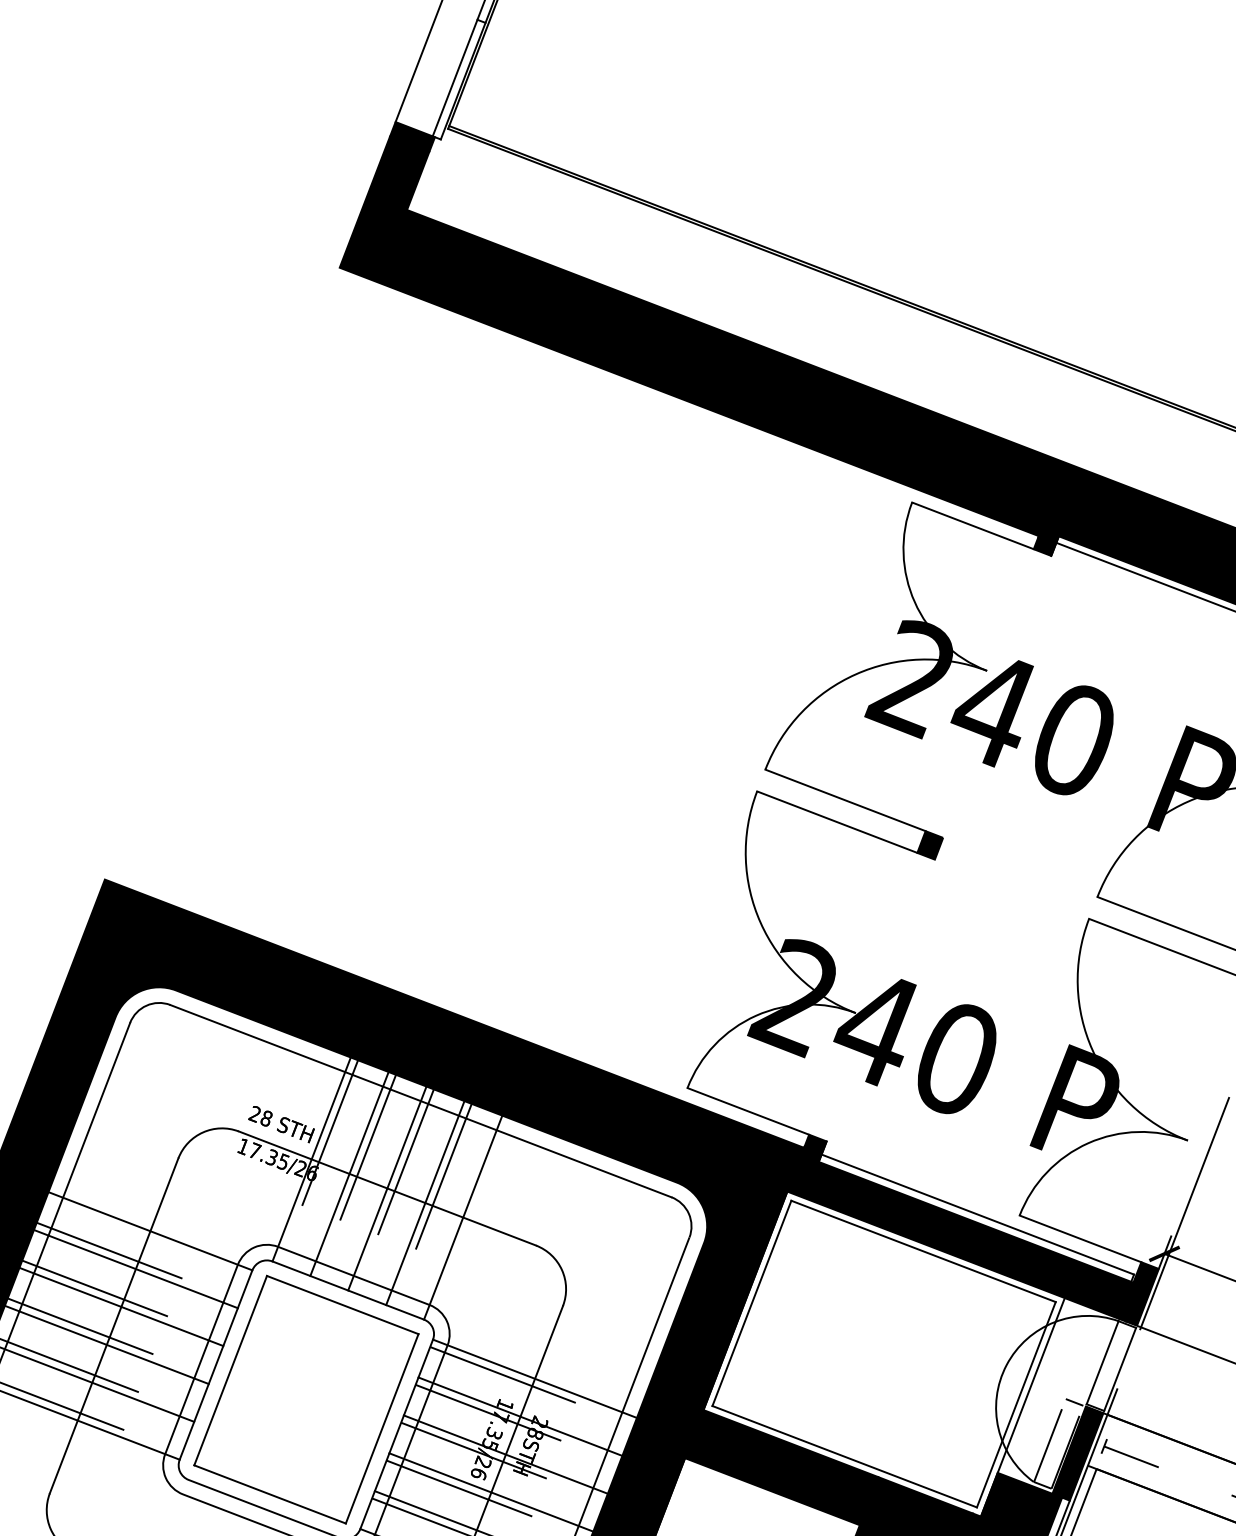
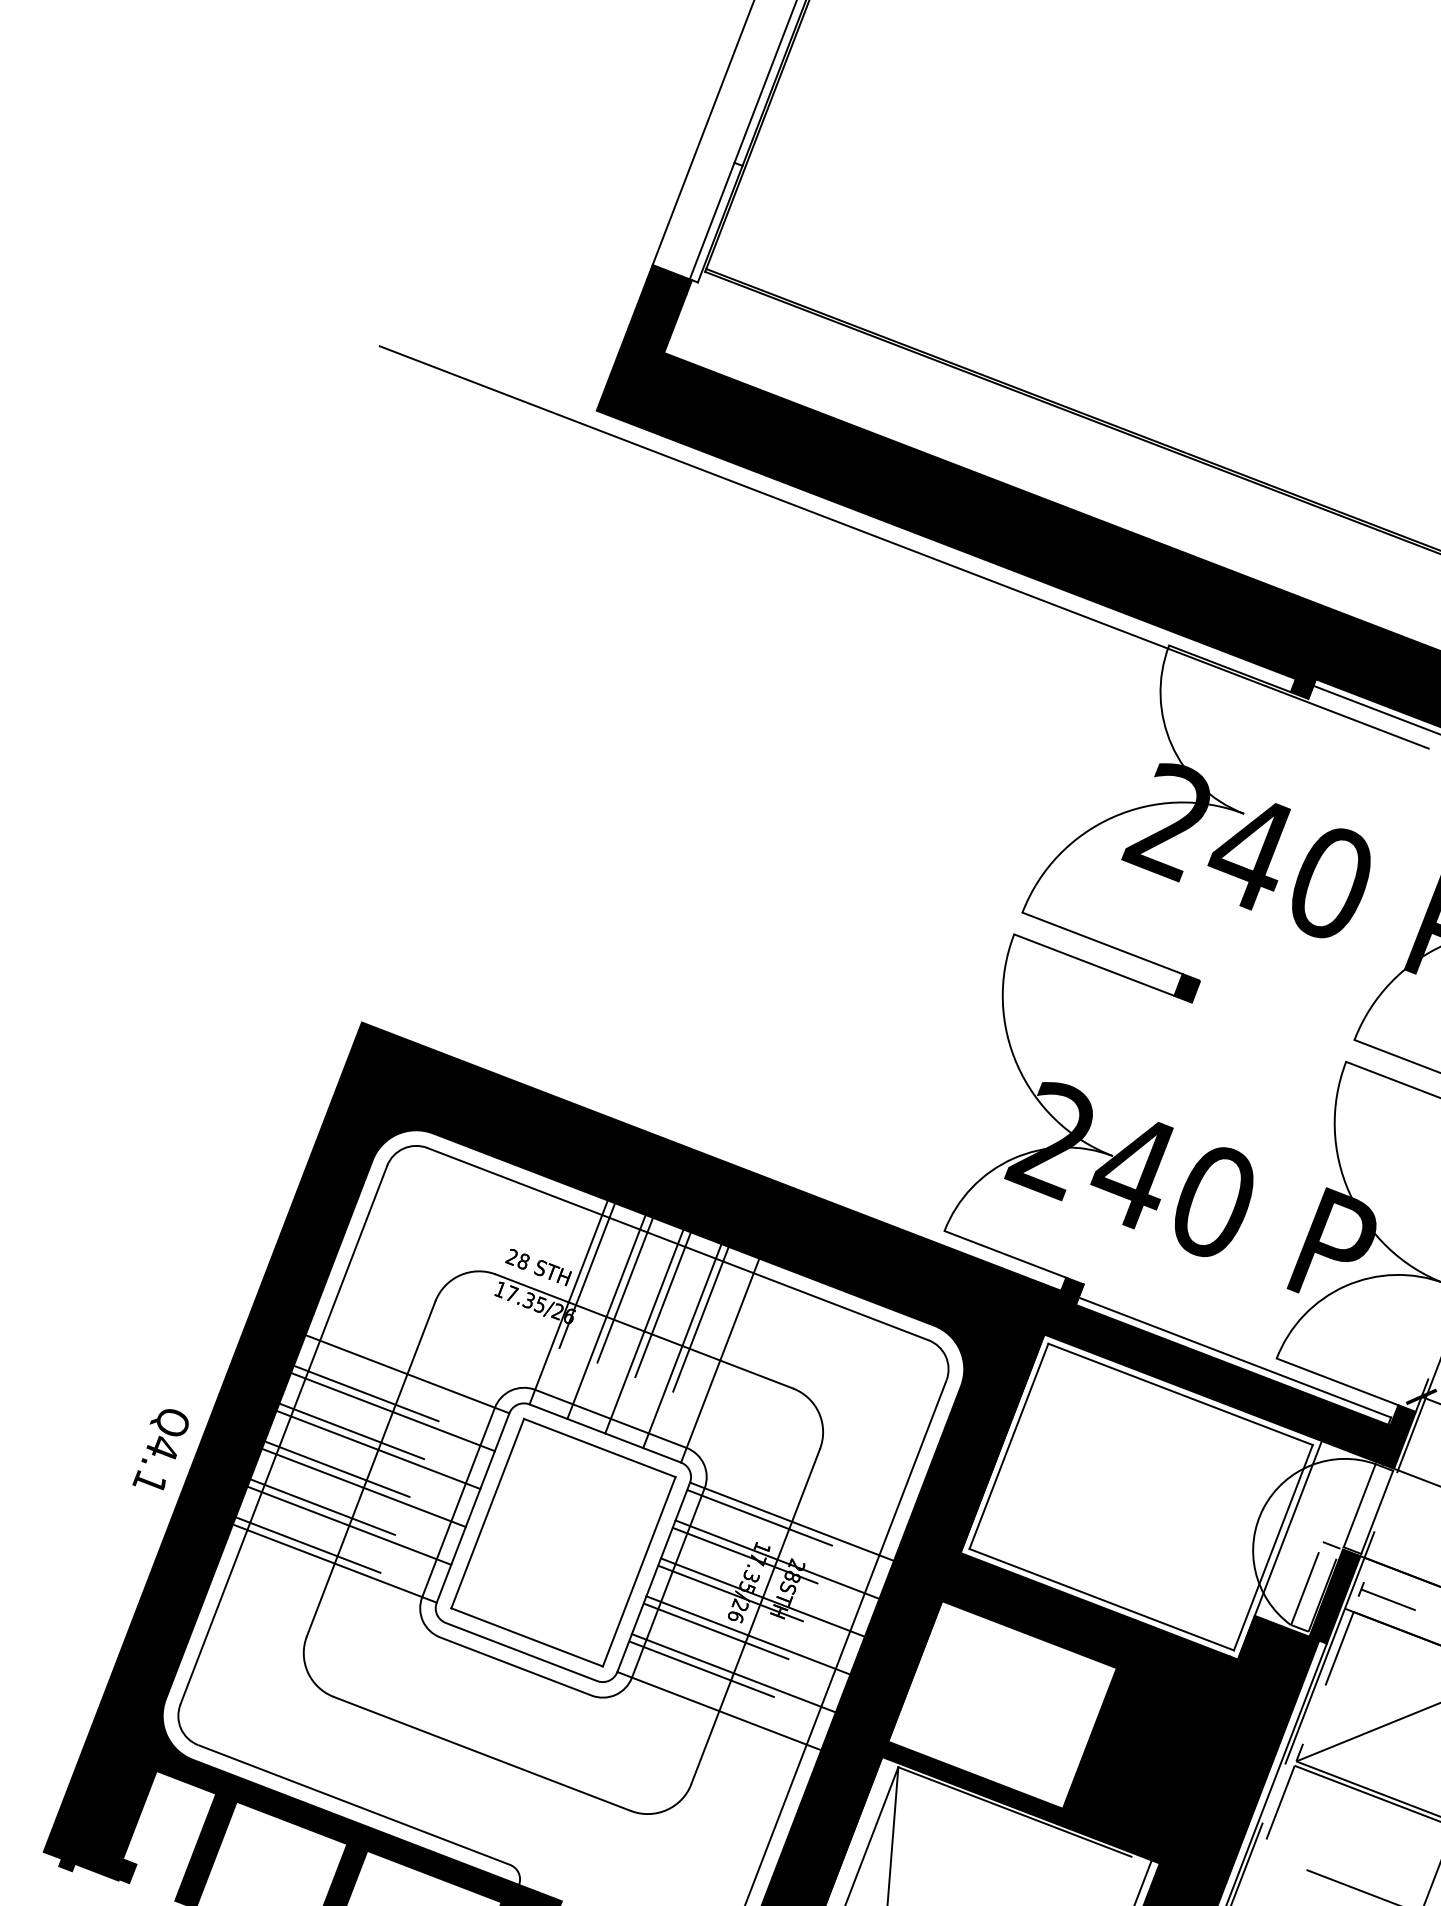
line: (646, 404) -> (903, 547), added

